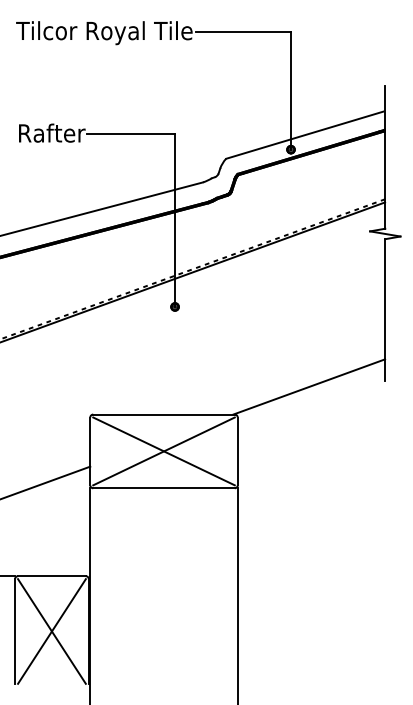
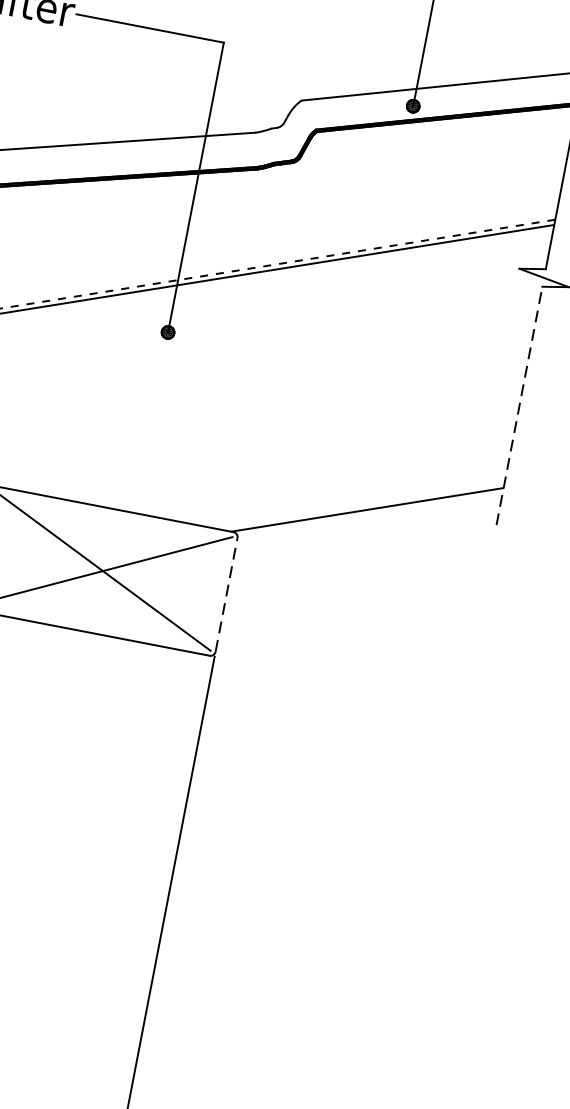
line: (385, 309) -> (520, 404), solid -> dashed
line: (237, 451) -> (226, 594), solid -> dashed

